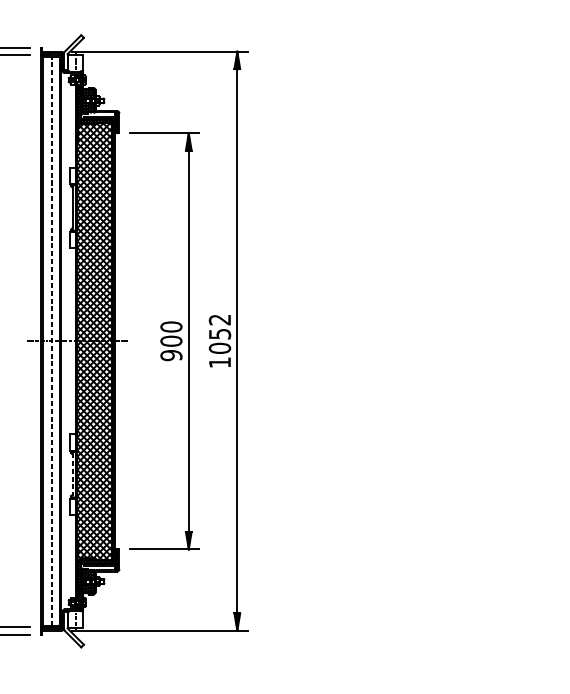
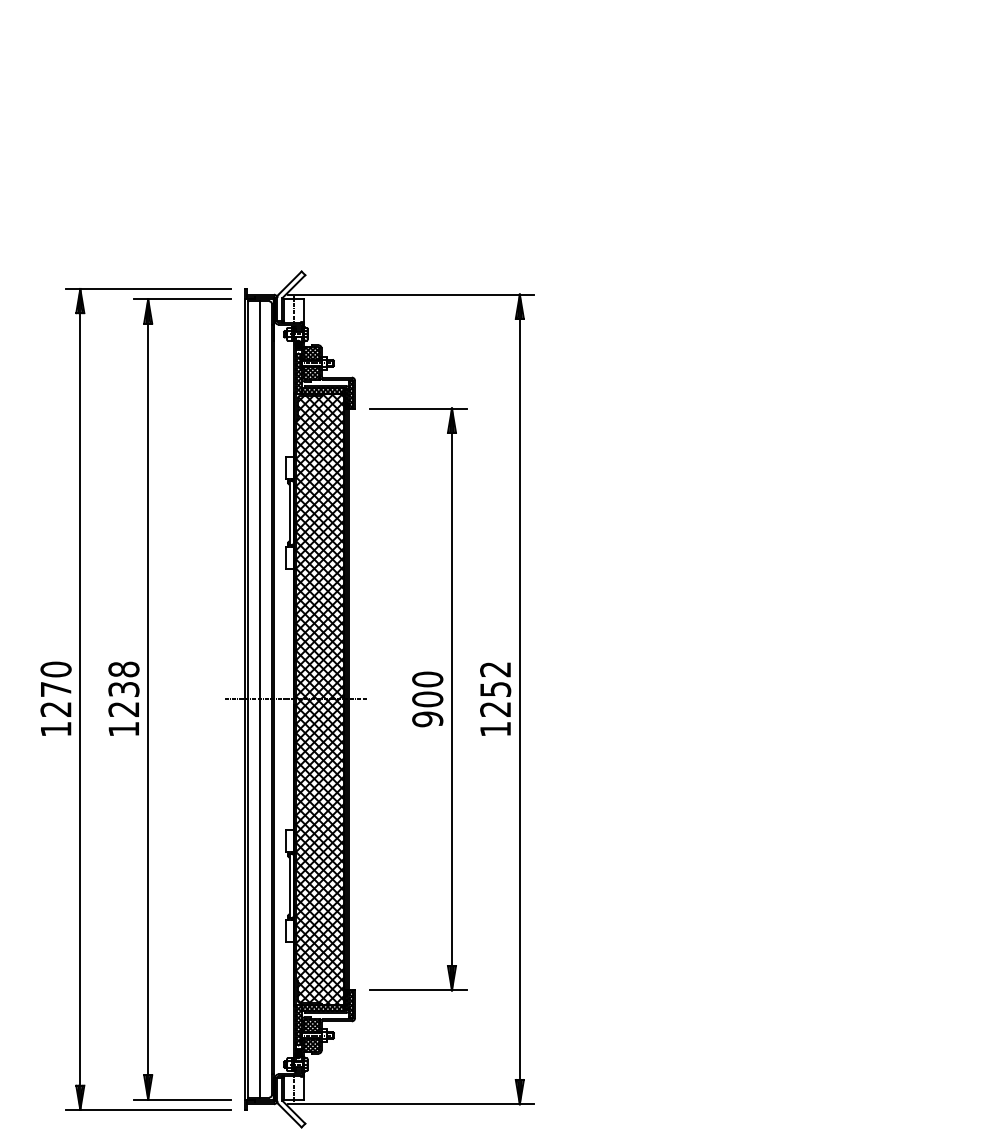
line: (51, 340) -> (260, 698), dashed -> solid
text: (219, 348) -> (495, 709), 1052 -> 1252
line: (72, 475) -> (289, 886), dashed -> solid

